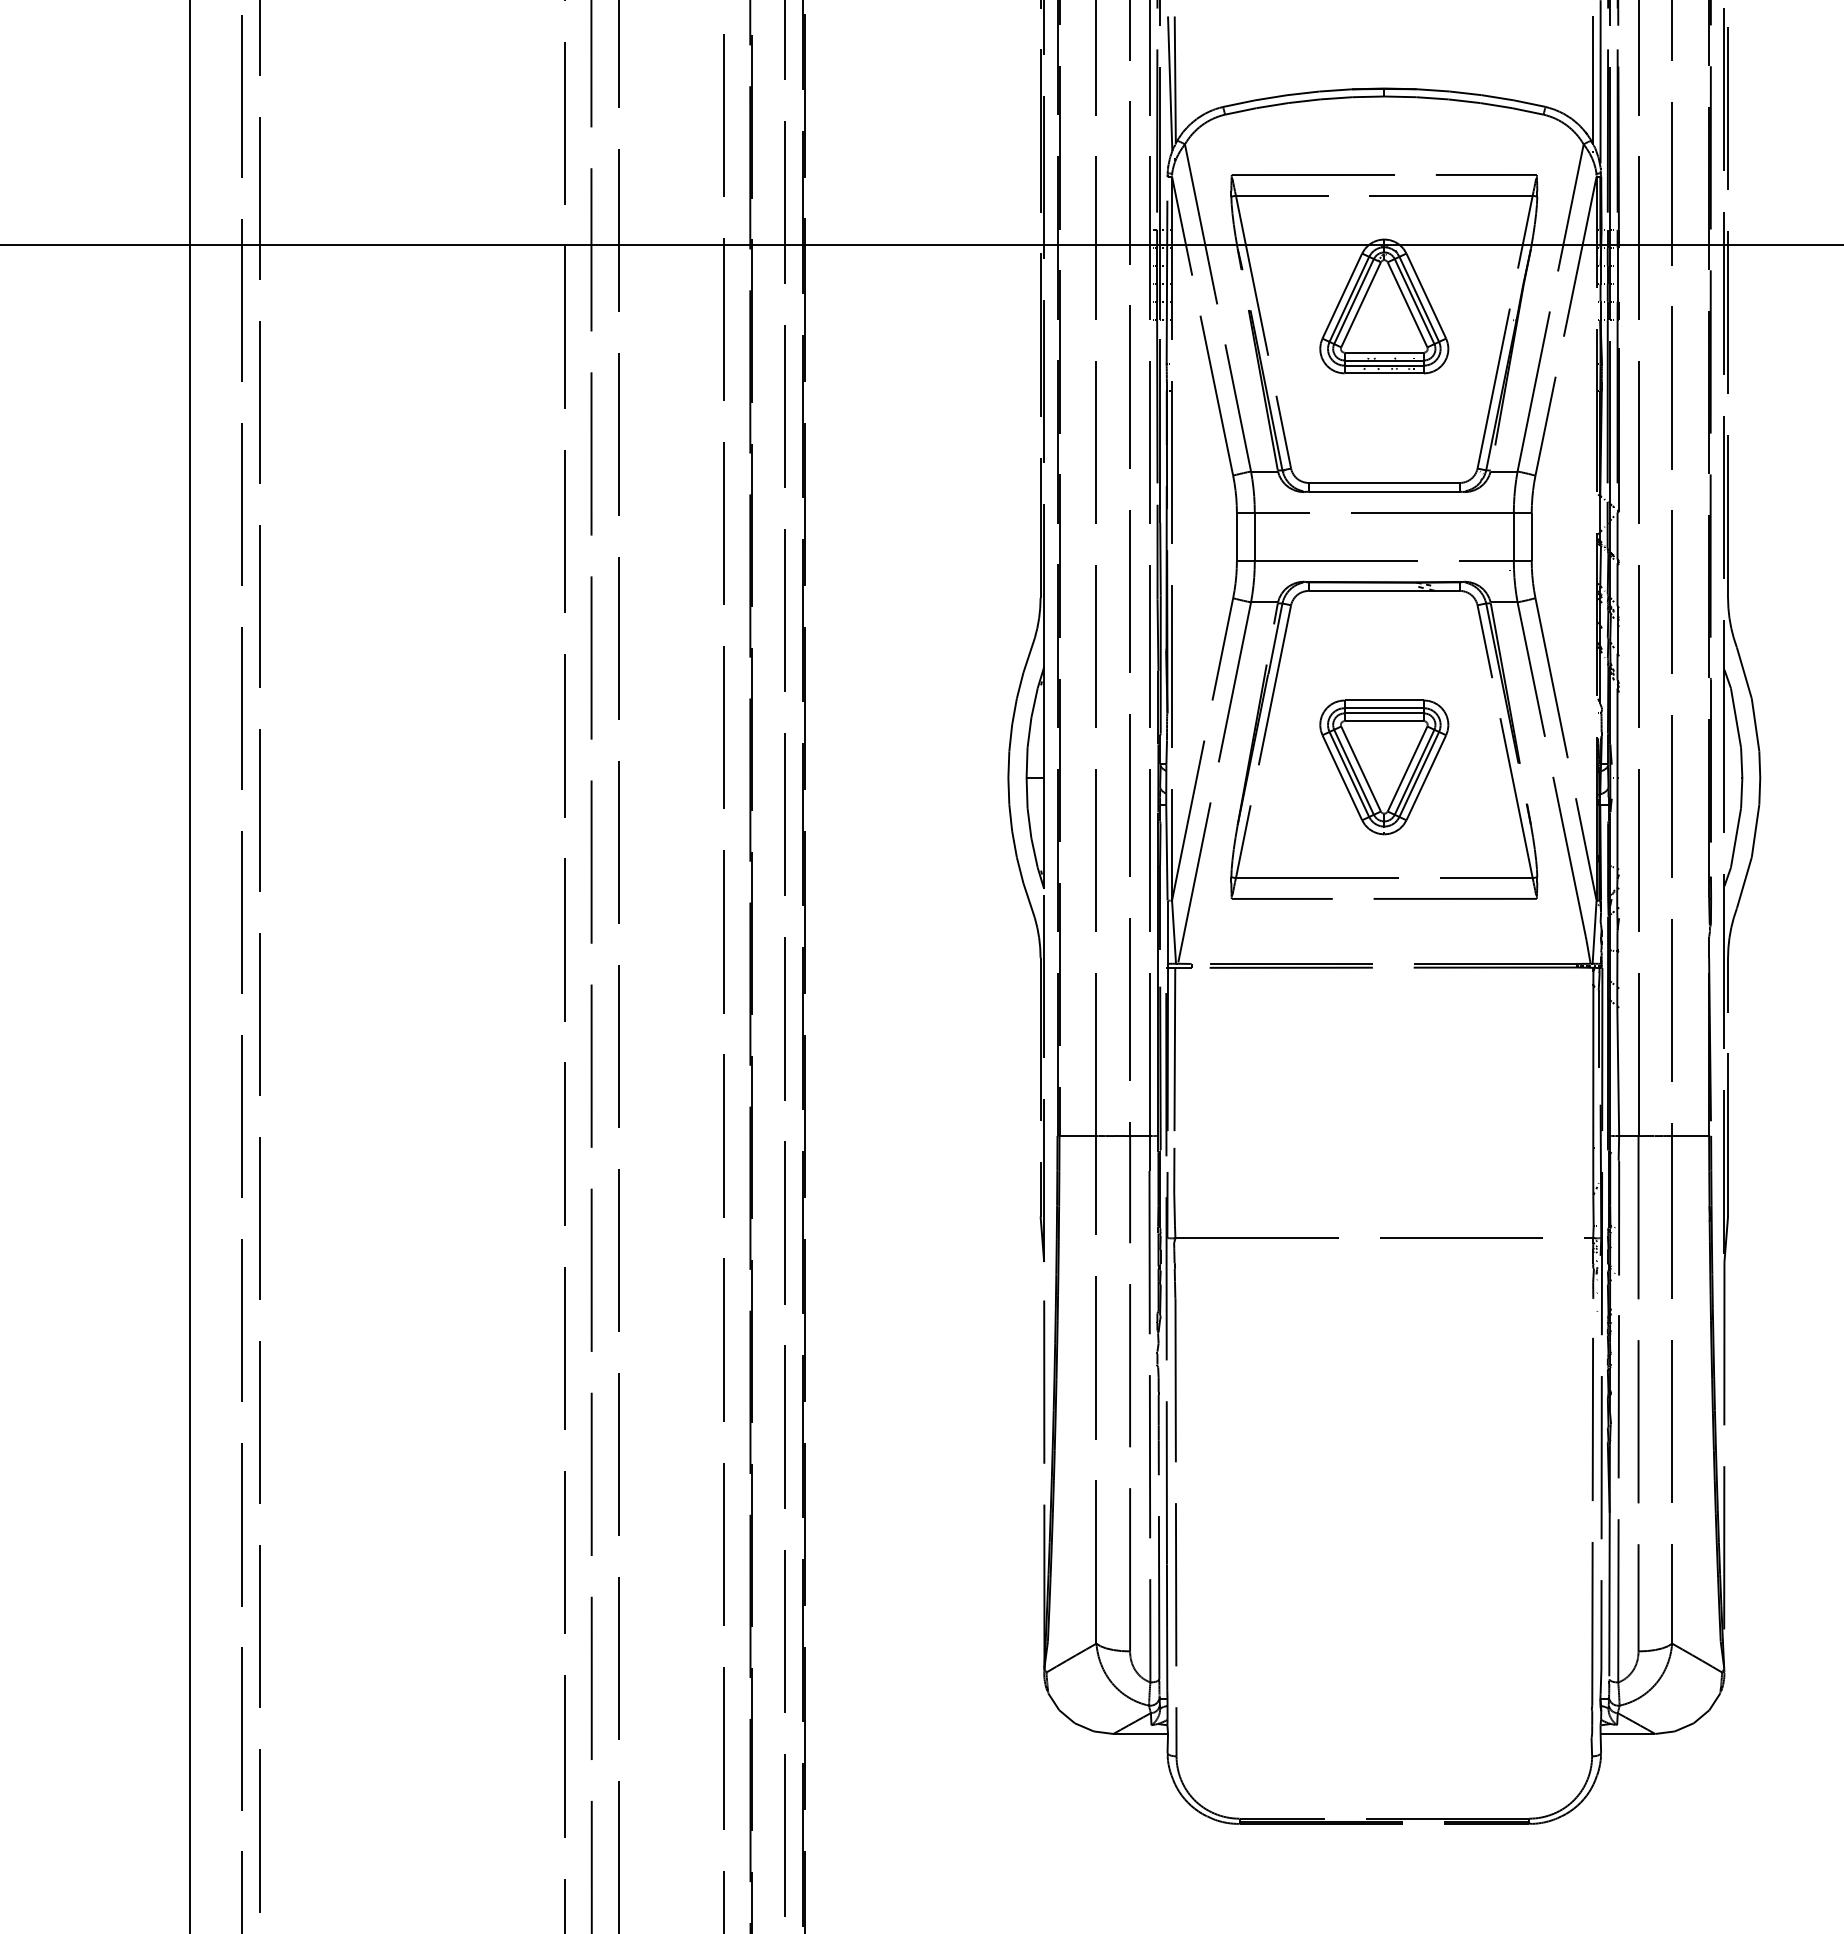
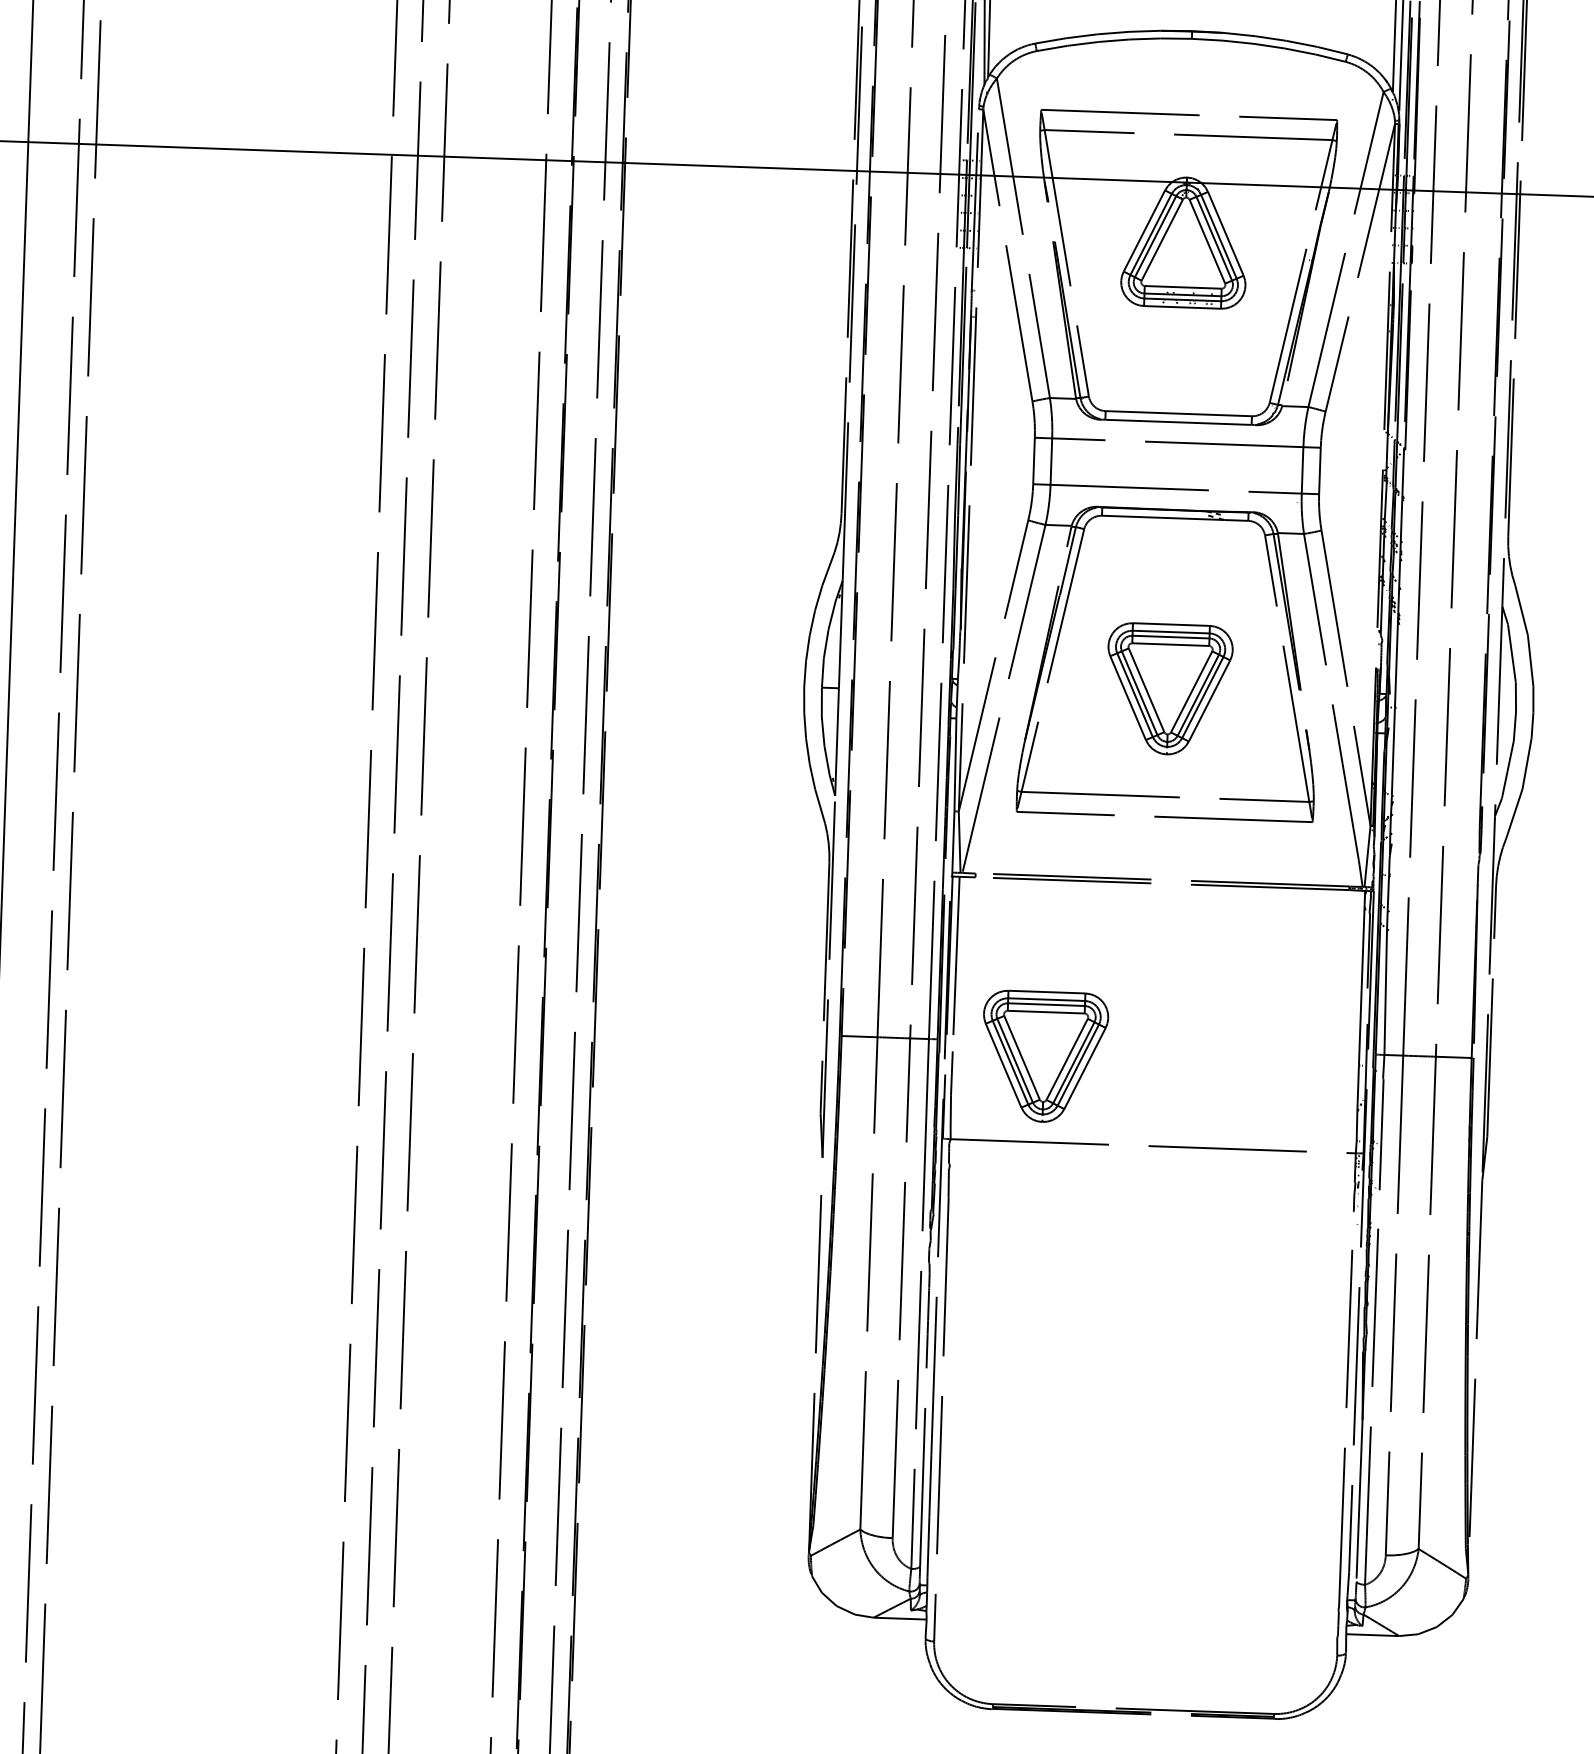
part: (1269, 1150) -> (1044, 1057), added

